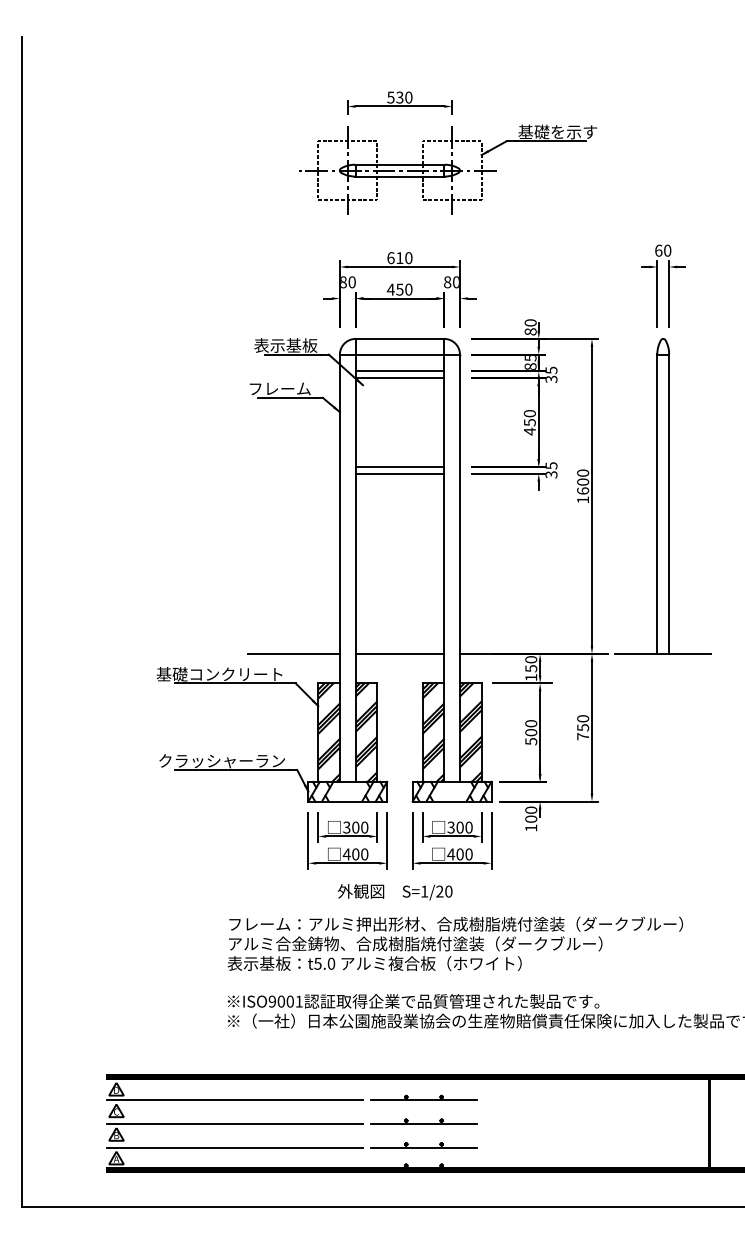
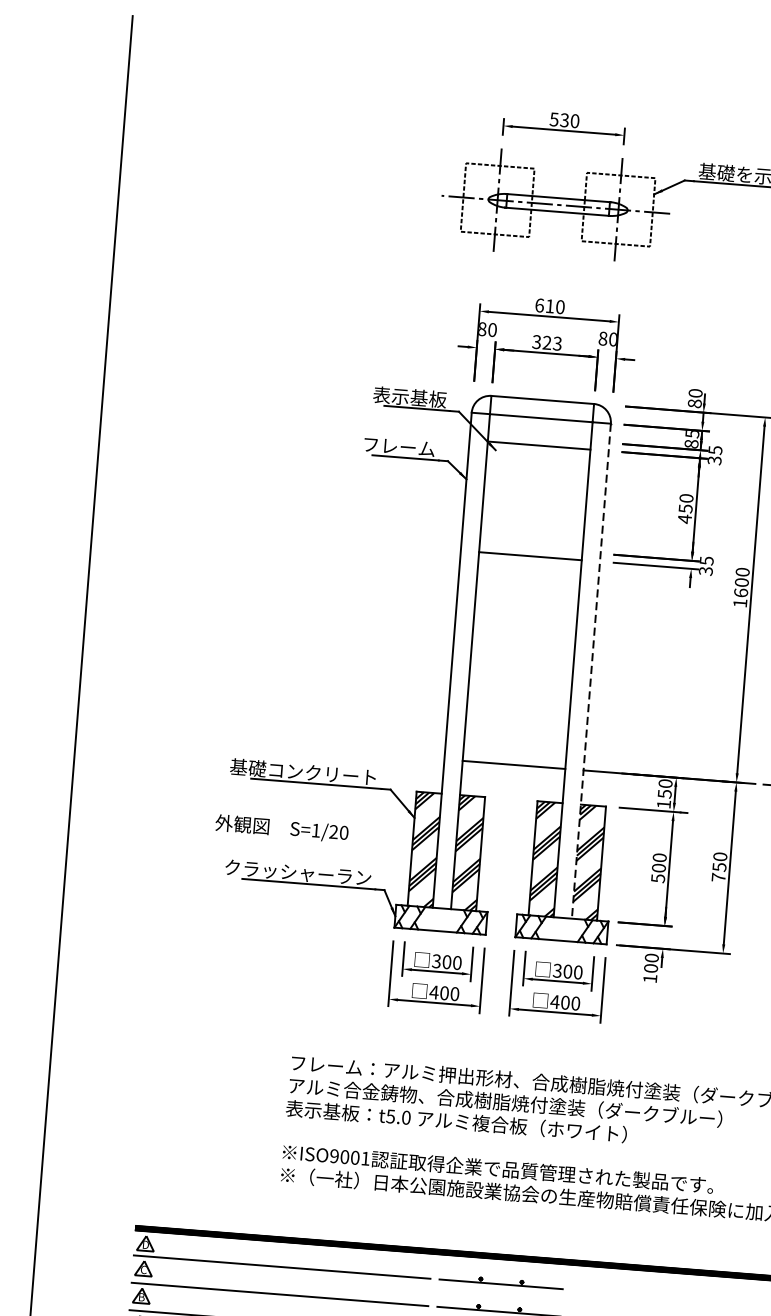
text: (399, 289) -> (546, 342), 450 -> 323
line: (399, 371) -> (539, 437), removed
line: (399, 466) -> (530, 547), removed
line: (459, 568) -> (590, 671), solid -> dashed
line: (293, 653) -> (390, 754), removed
text: (395, 892) -> (282, 829), moved

